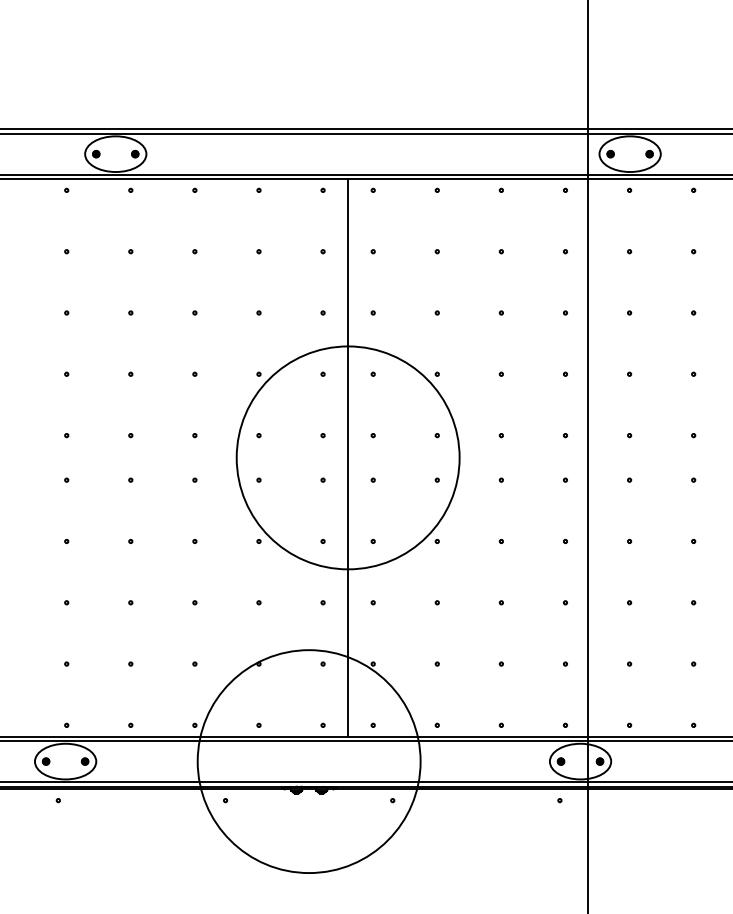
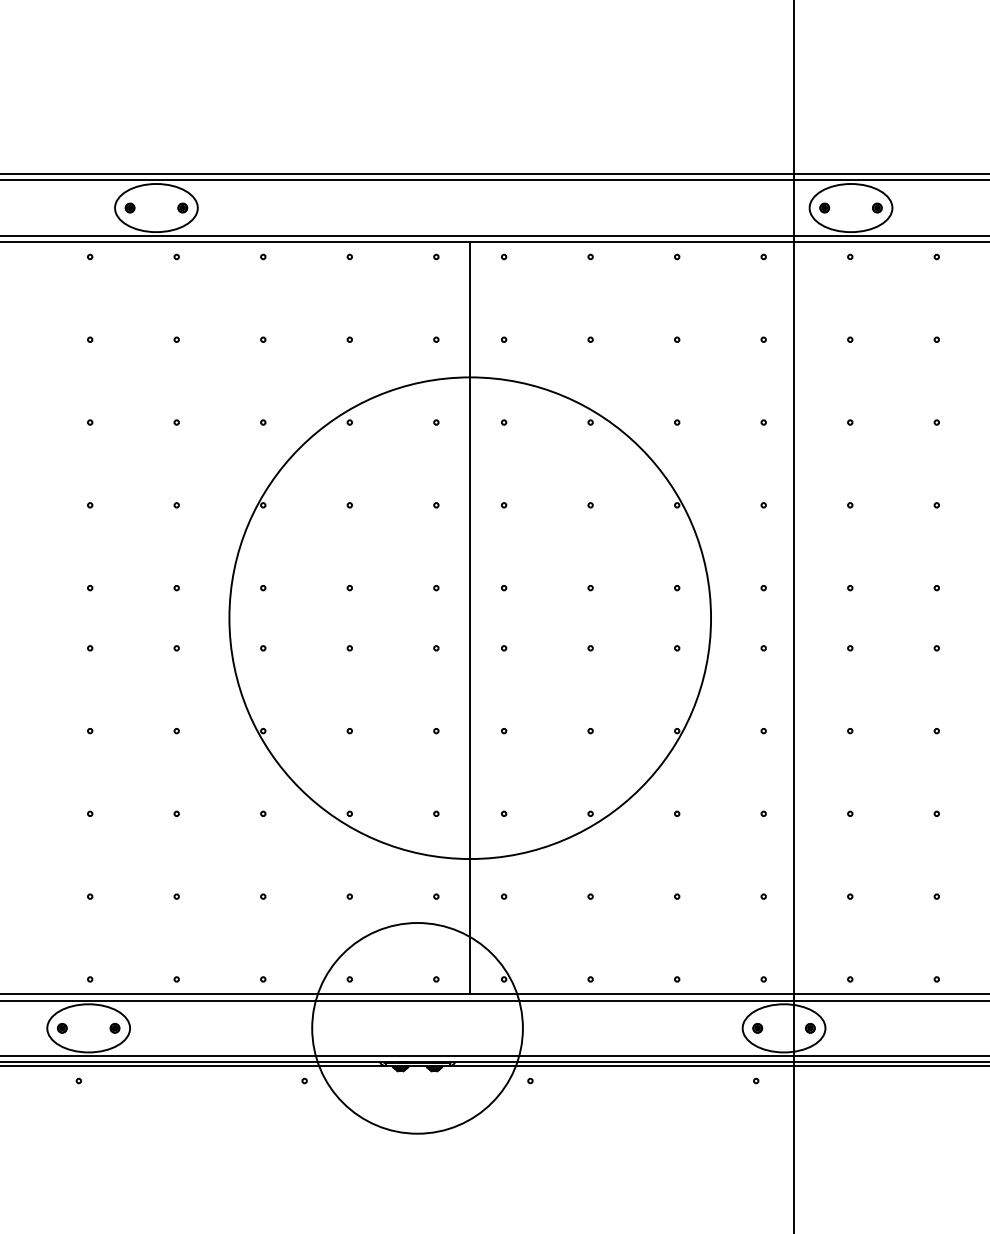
circle: (347, 457) -> (469, 617), size x1.6
circle: (309, 760) -> (417, 1027), size x0.7

